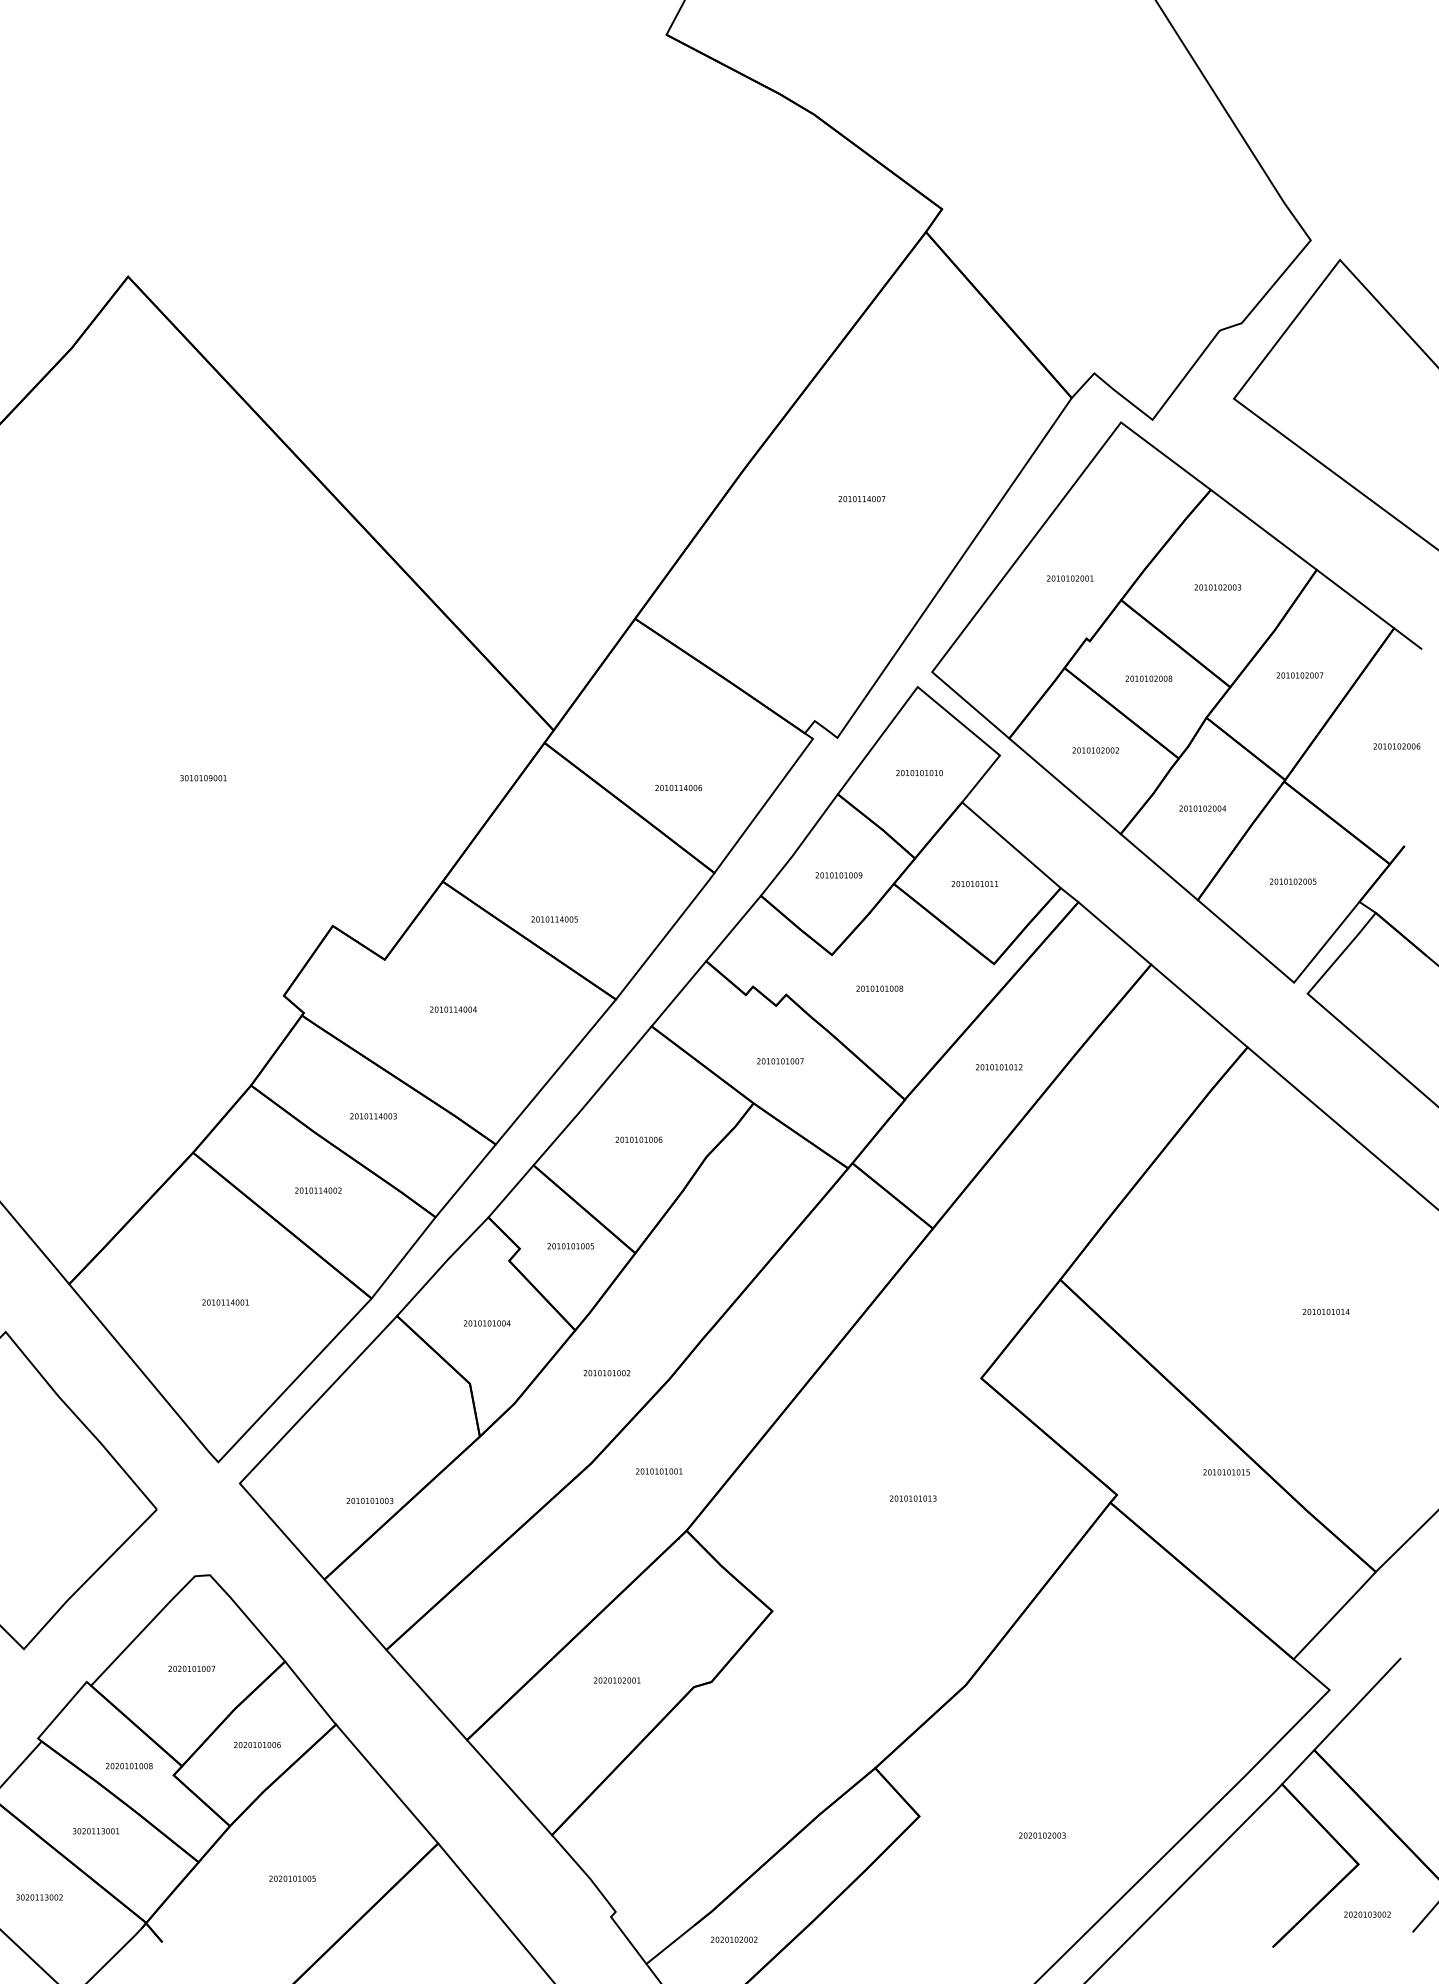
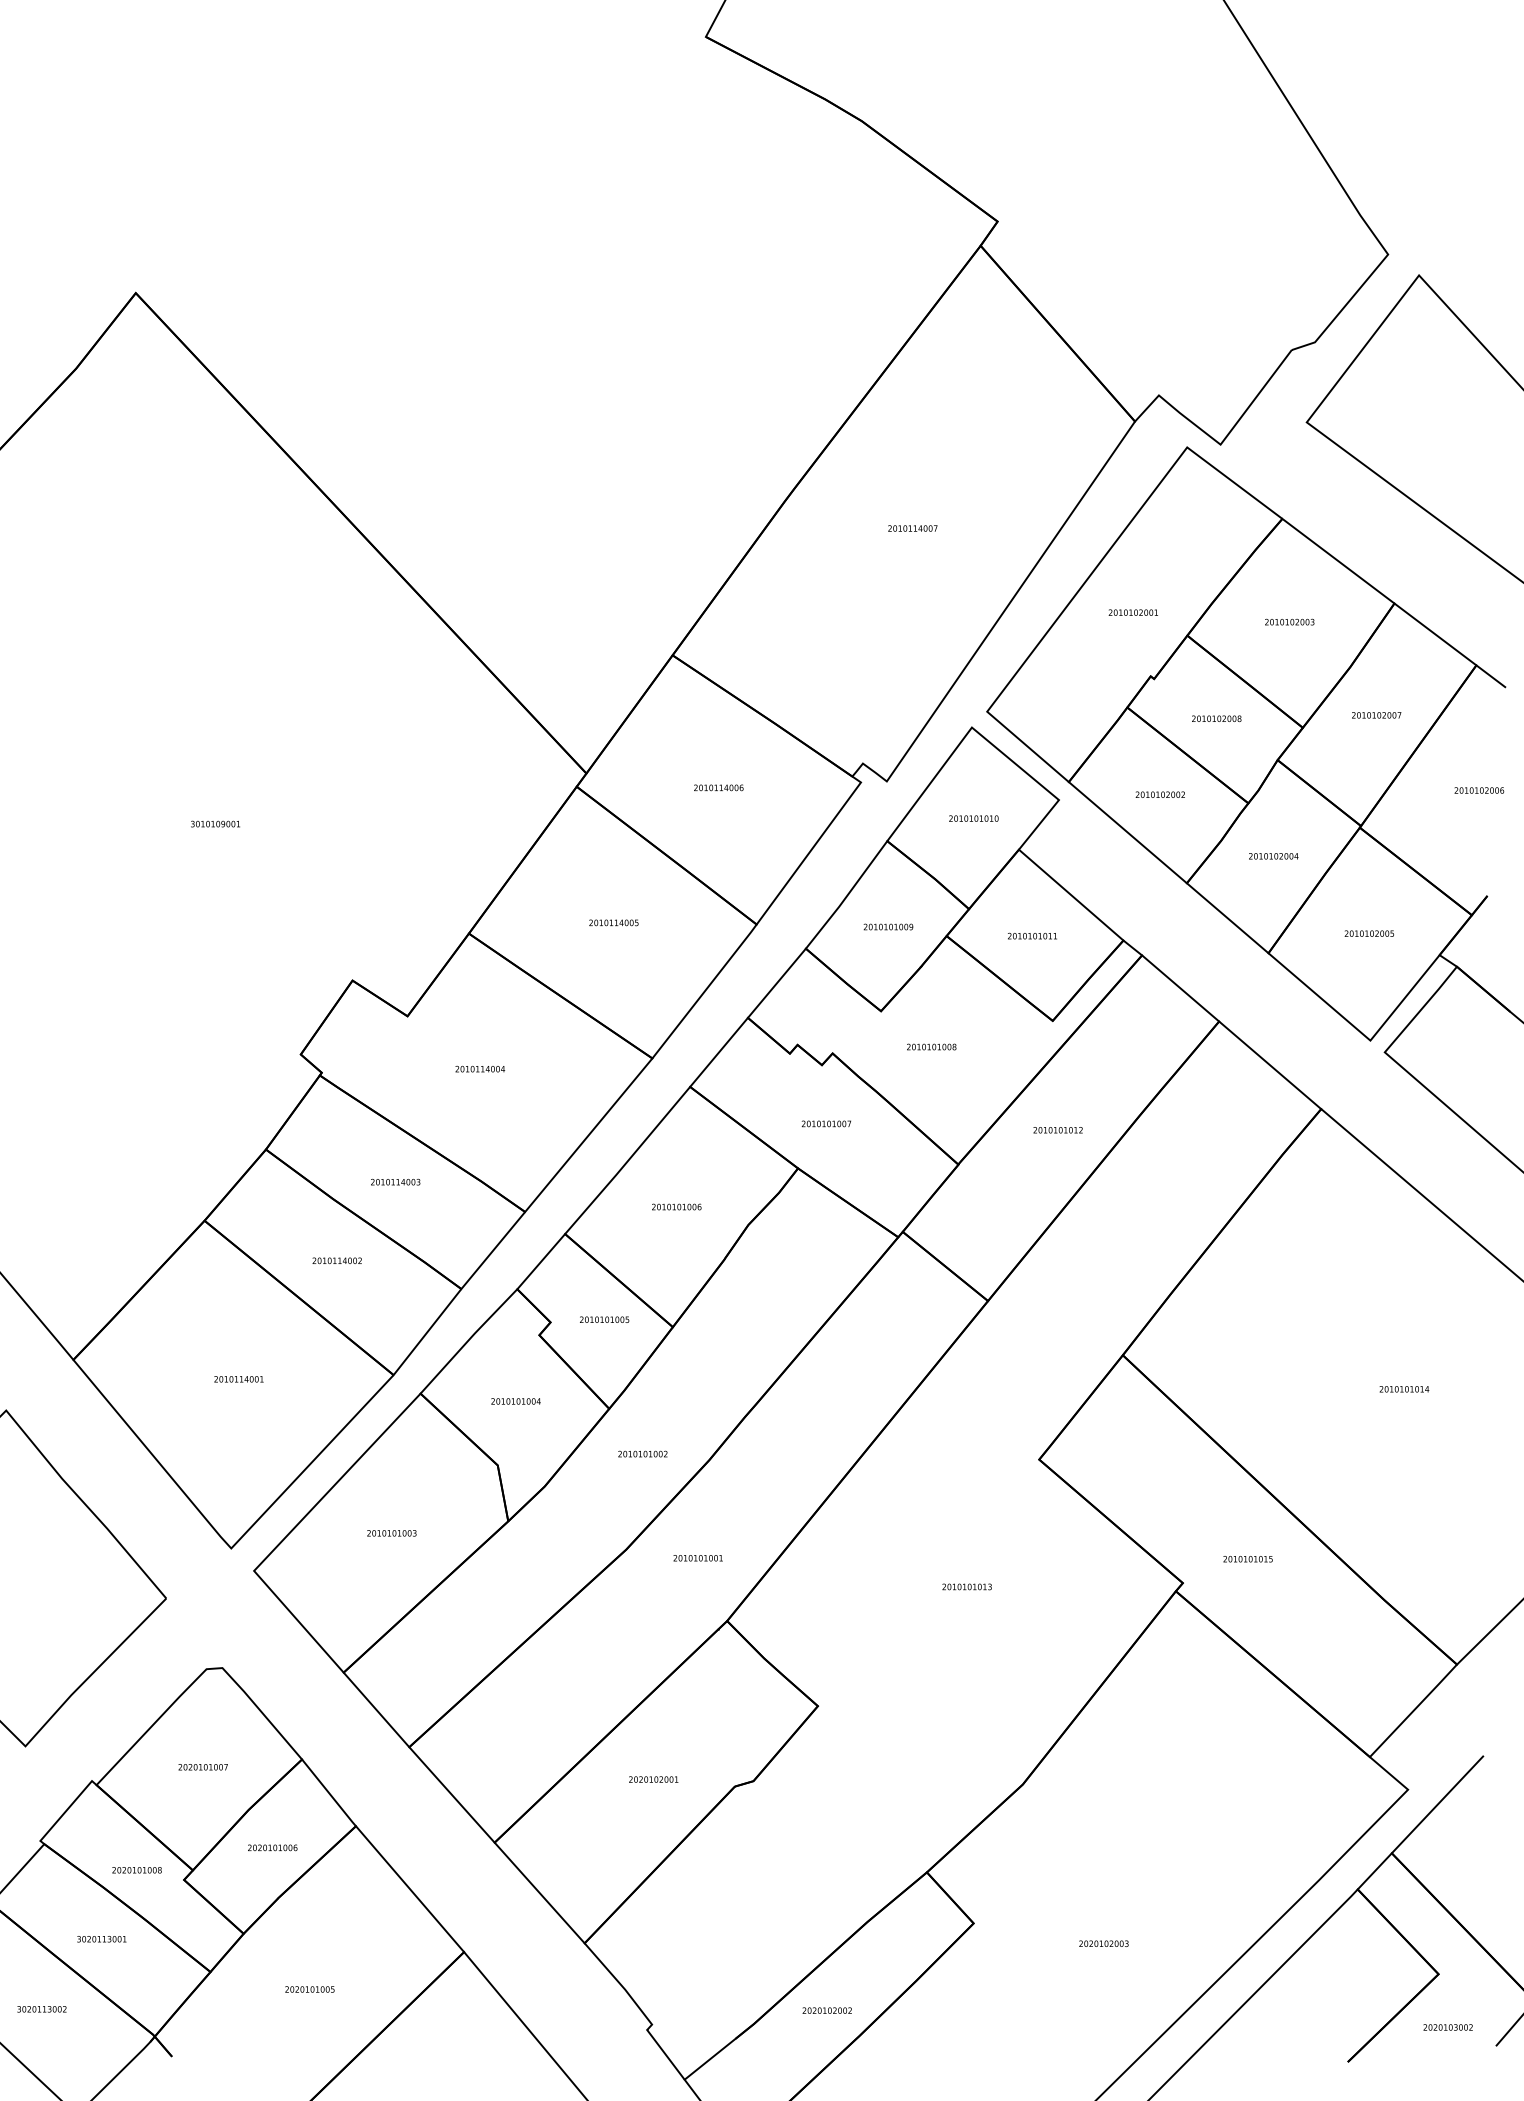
text: (678, 787) -> (718, 787), moved
text: (554, 919) -> (613, 922), moved
text: (1226, 1472) -> (1248, 1559), moved
text: (369, 1500) -> (391, 1532), moved
text: (734, 1939) -> (827, 2010), moved

